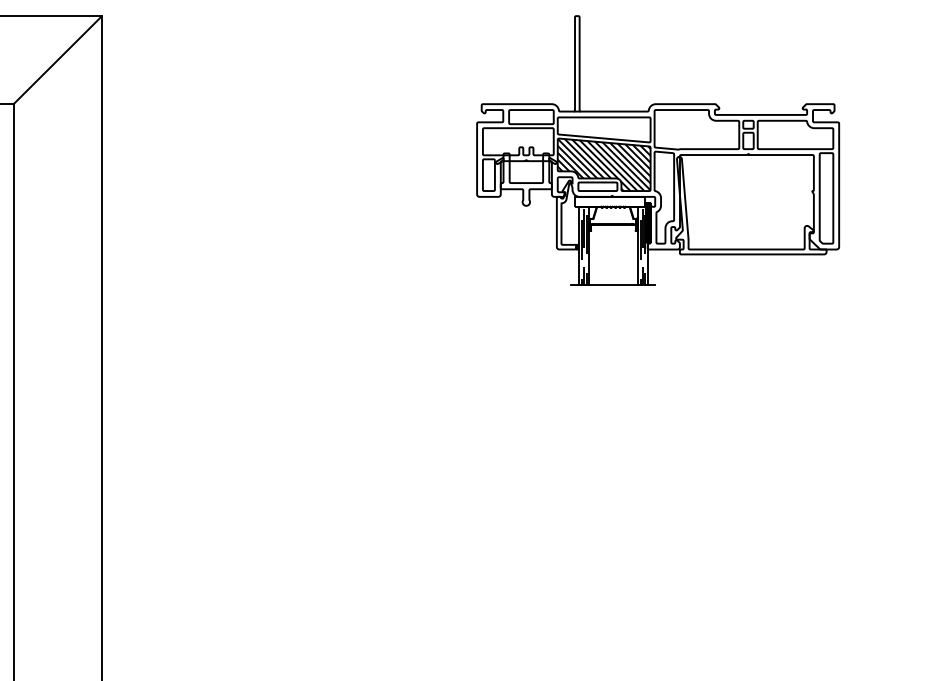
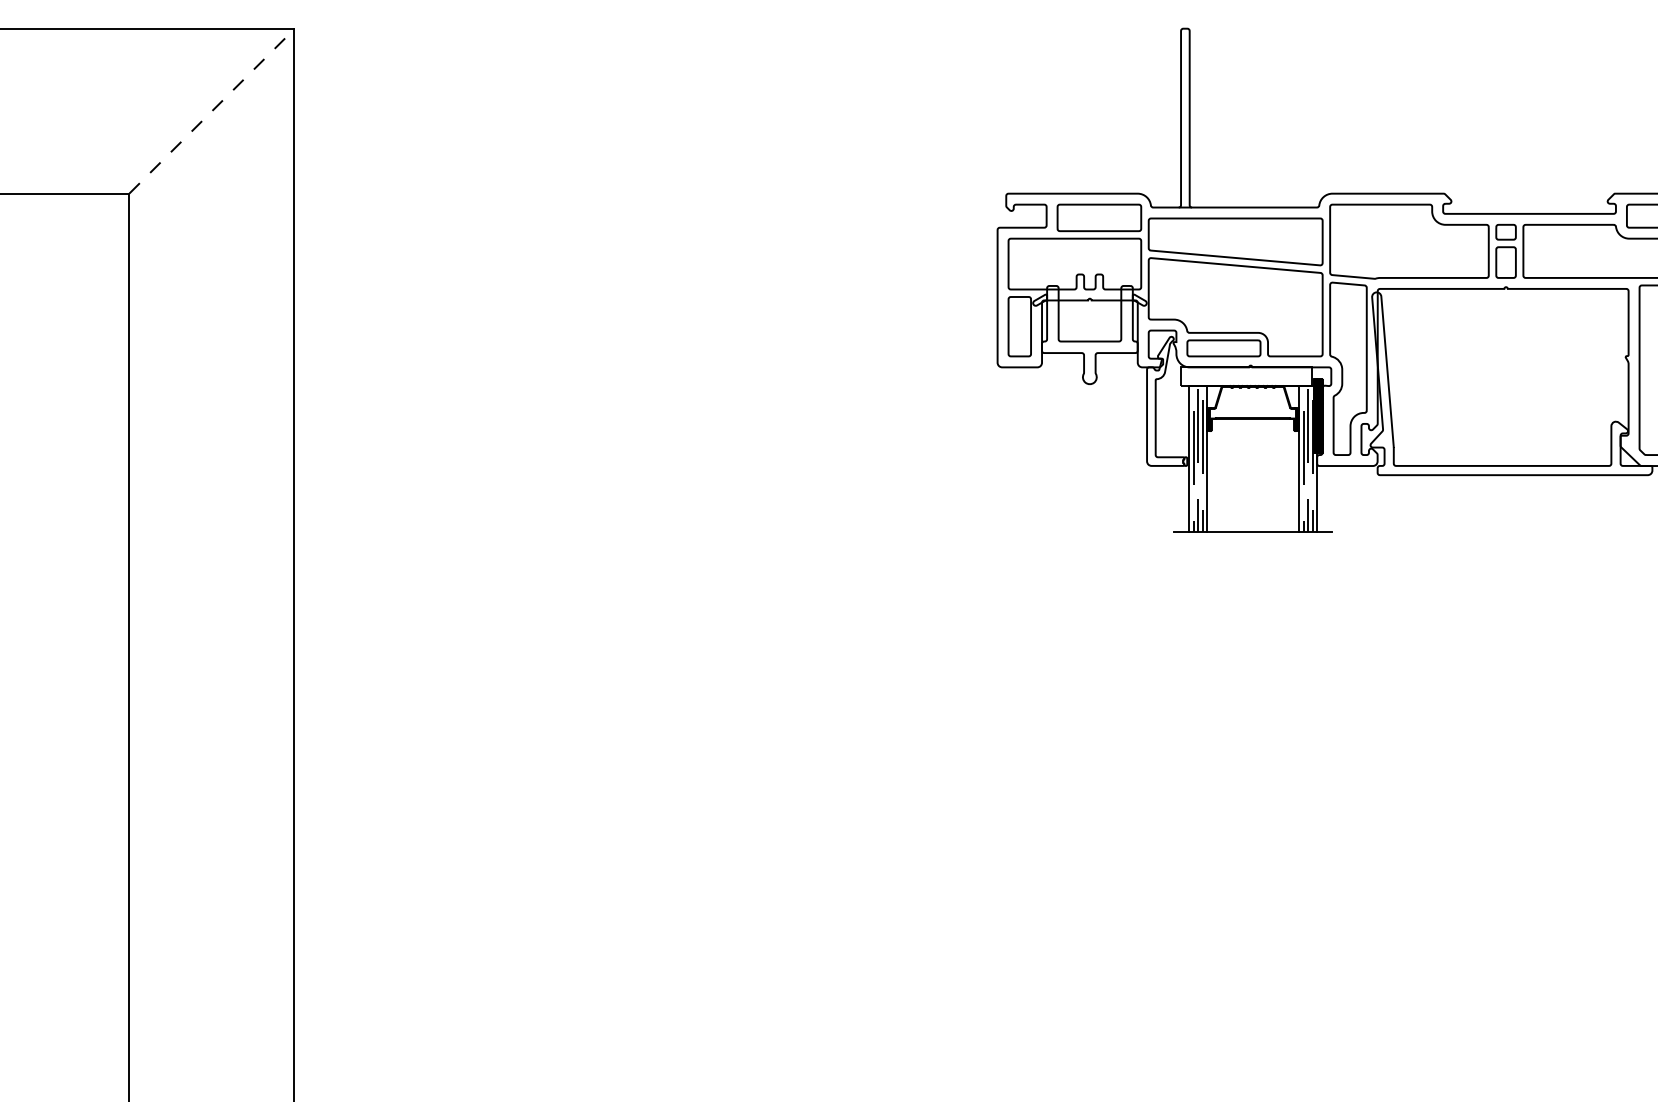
line: (58, 59) -> (213, 109), solid -> dashed
hatch: (603, 165) -> (1234, 308), removed

